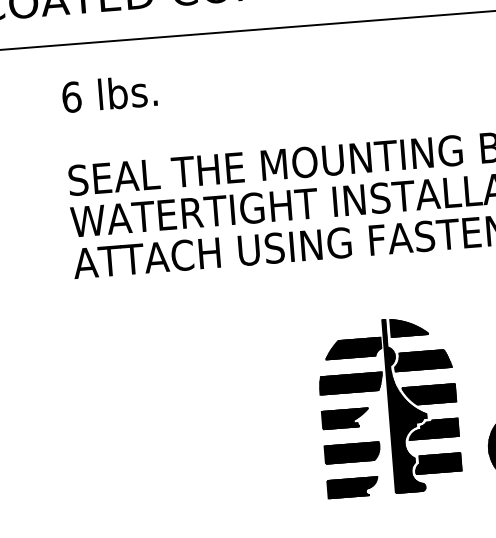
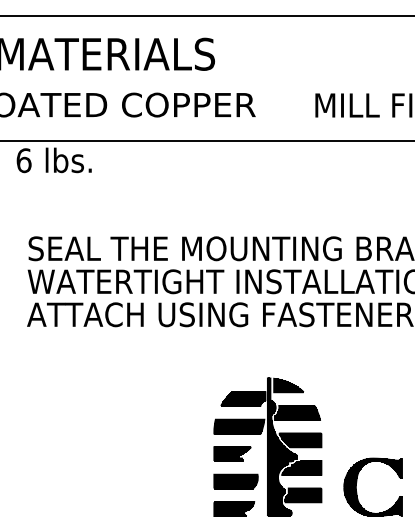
text: (108, 94) -> (53, 160), moved

